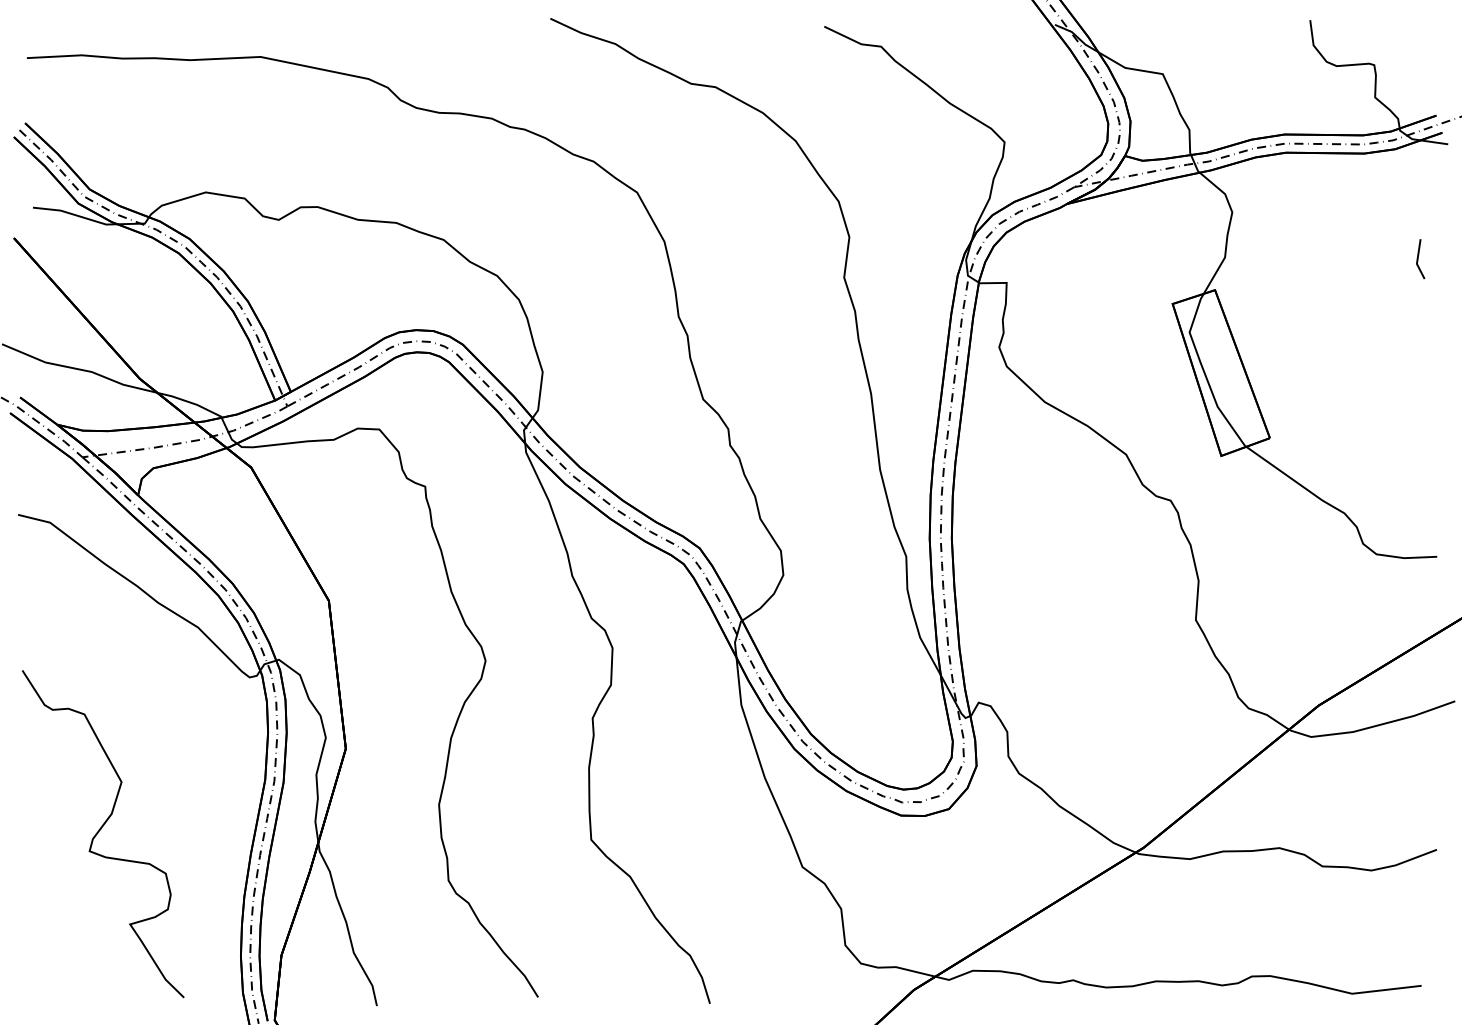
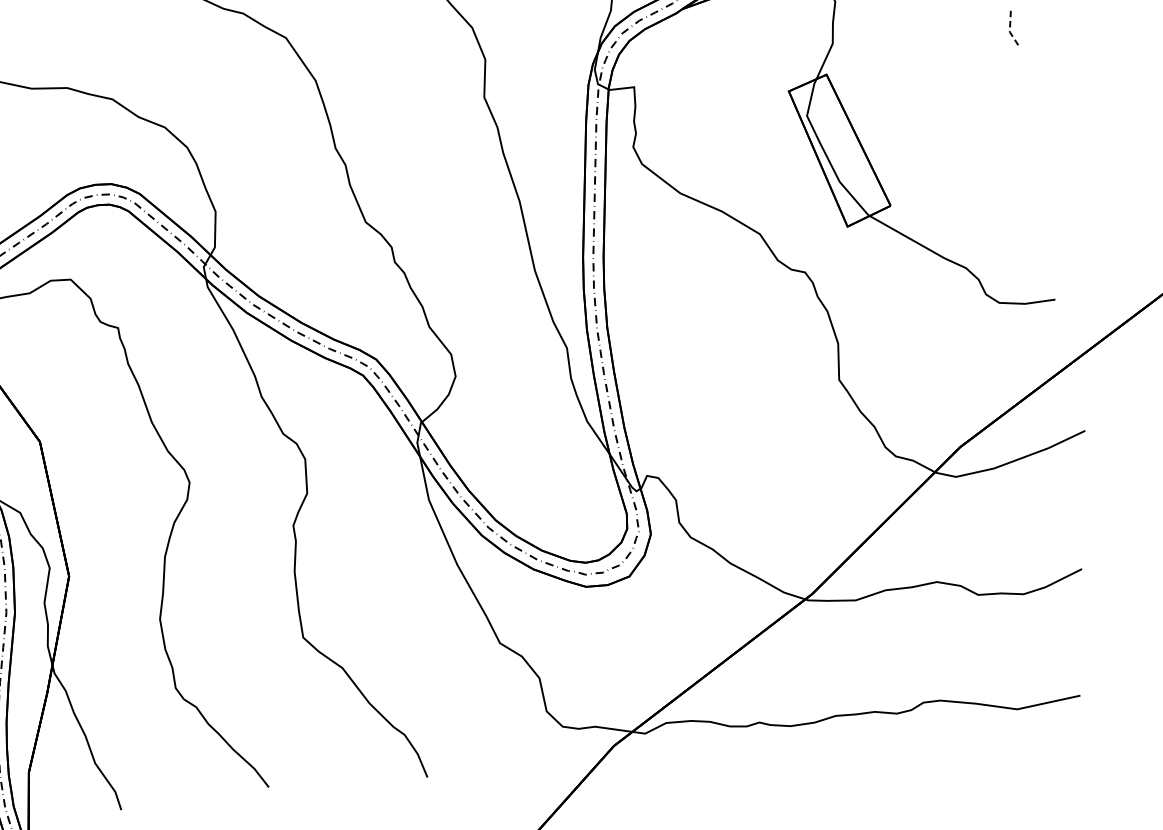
line: (1417, 260) -> (1010, 28), solid -> dashed

